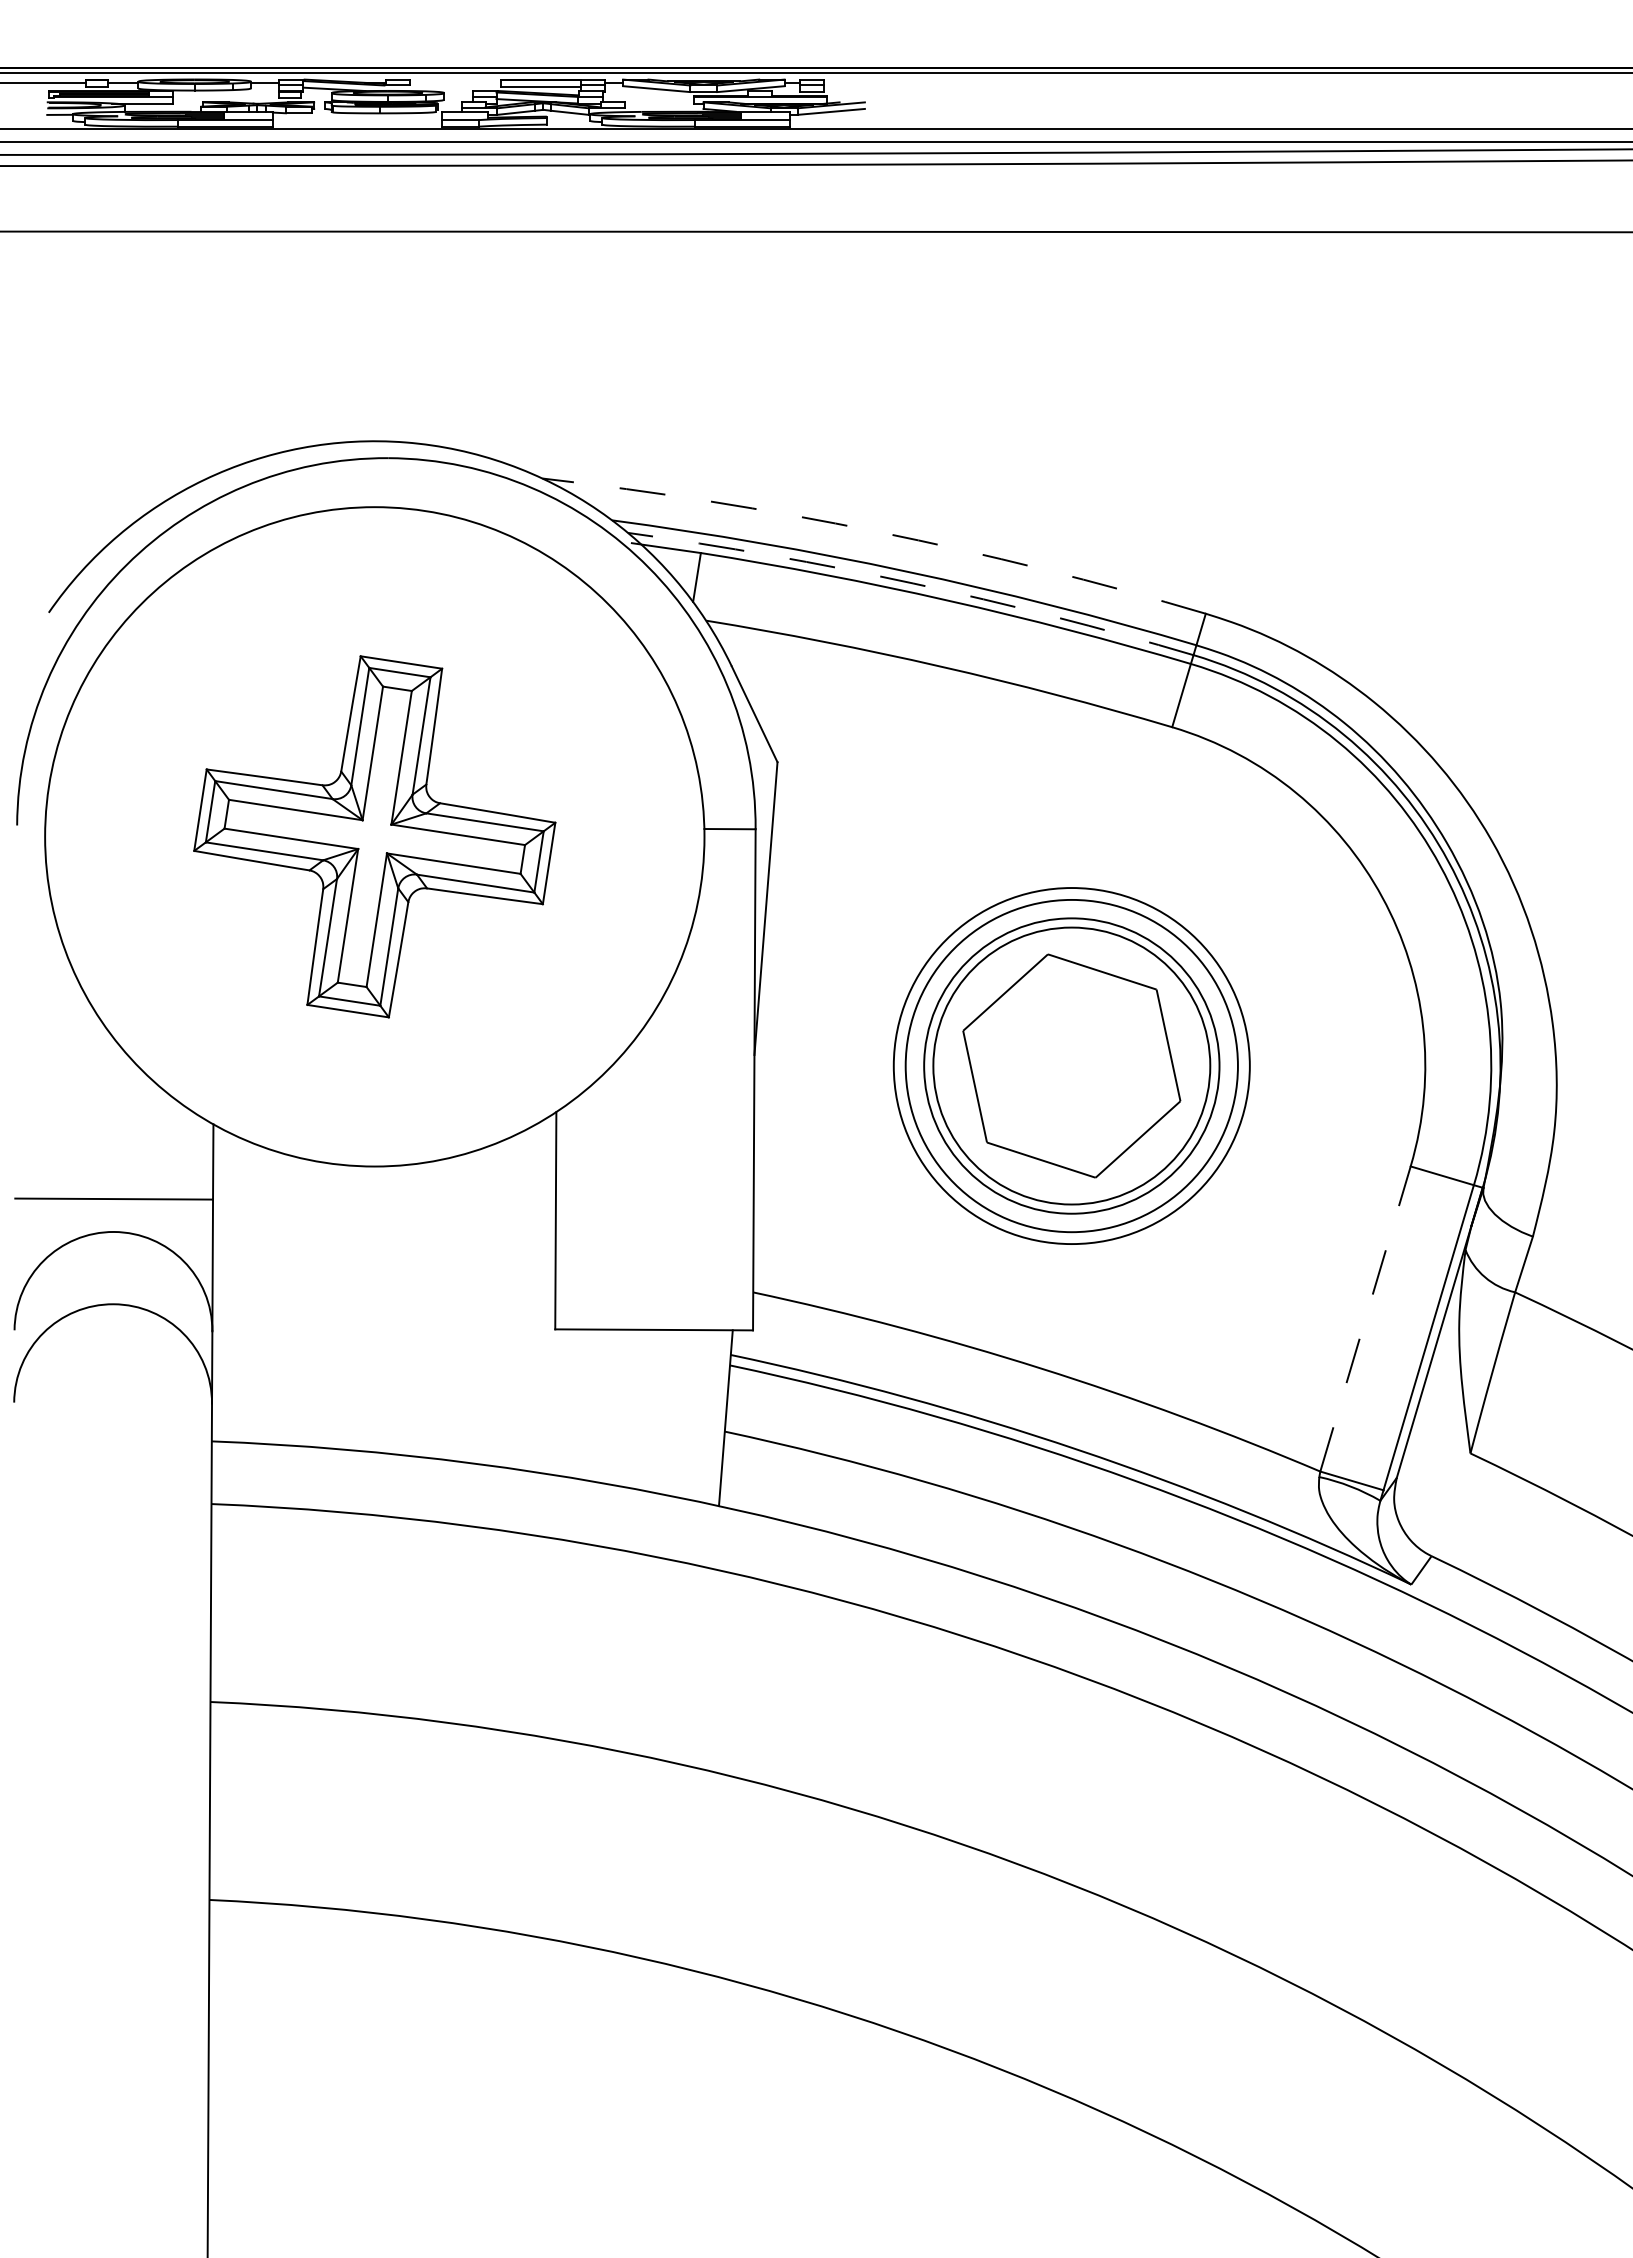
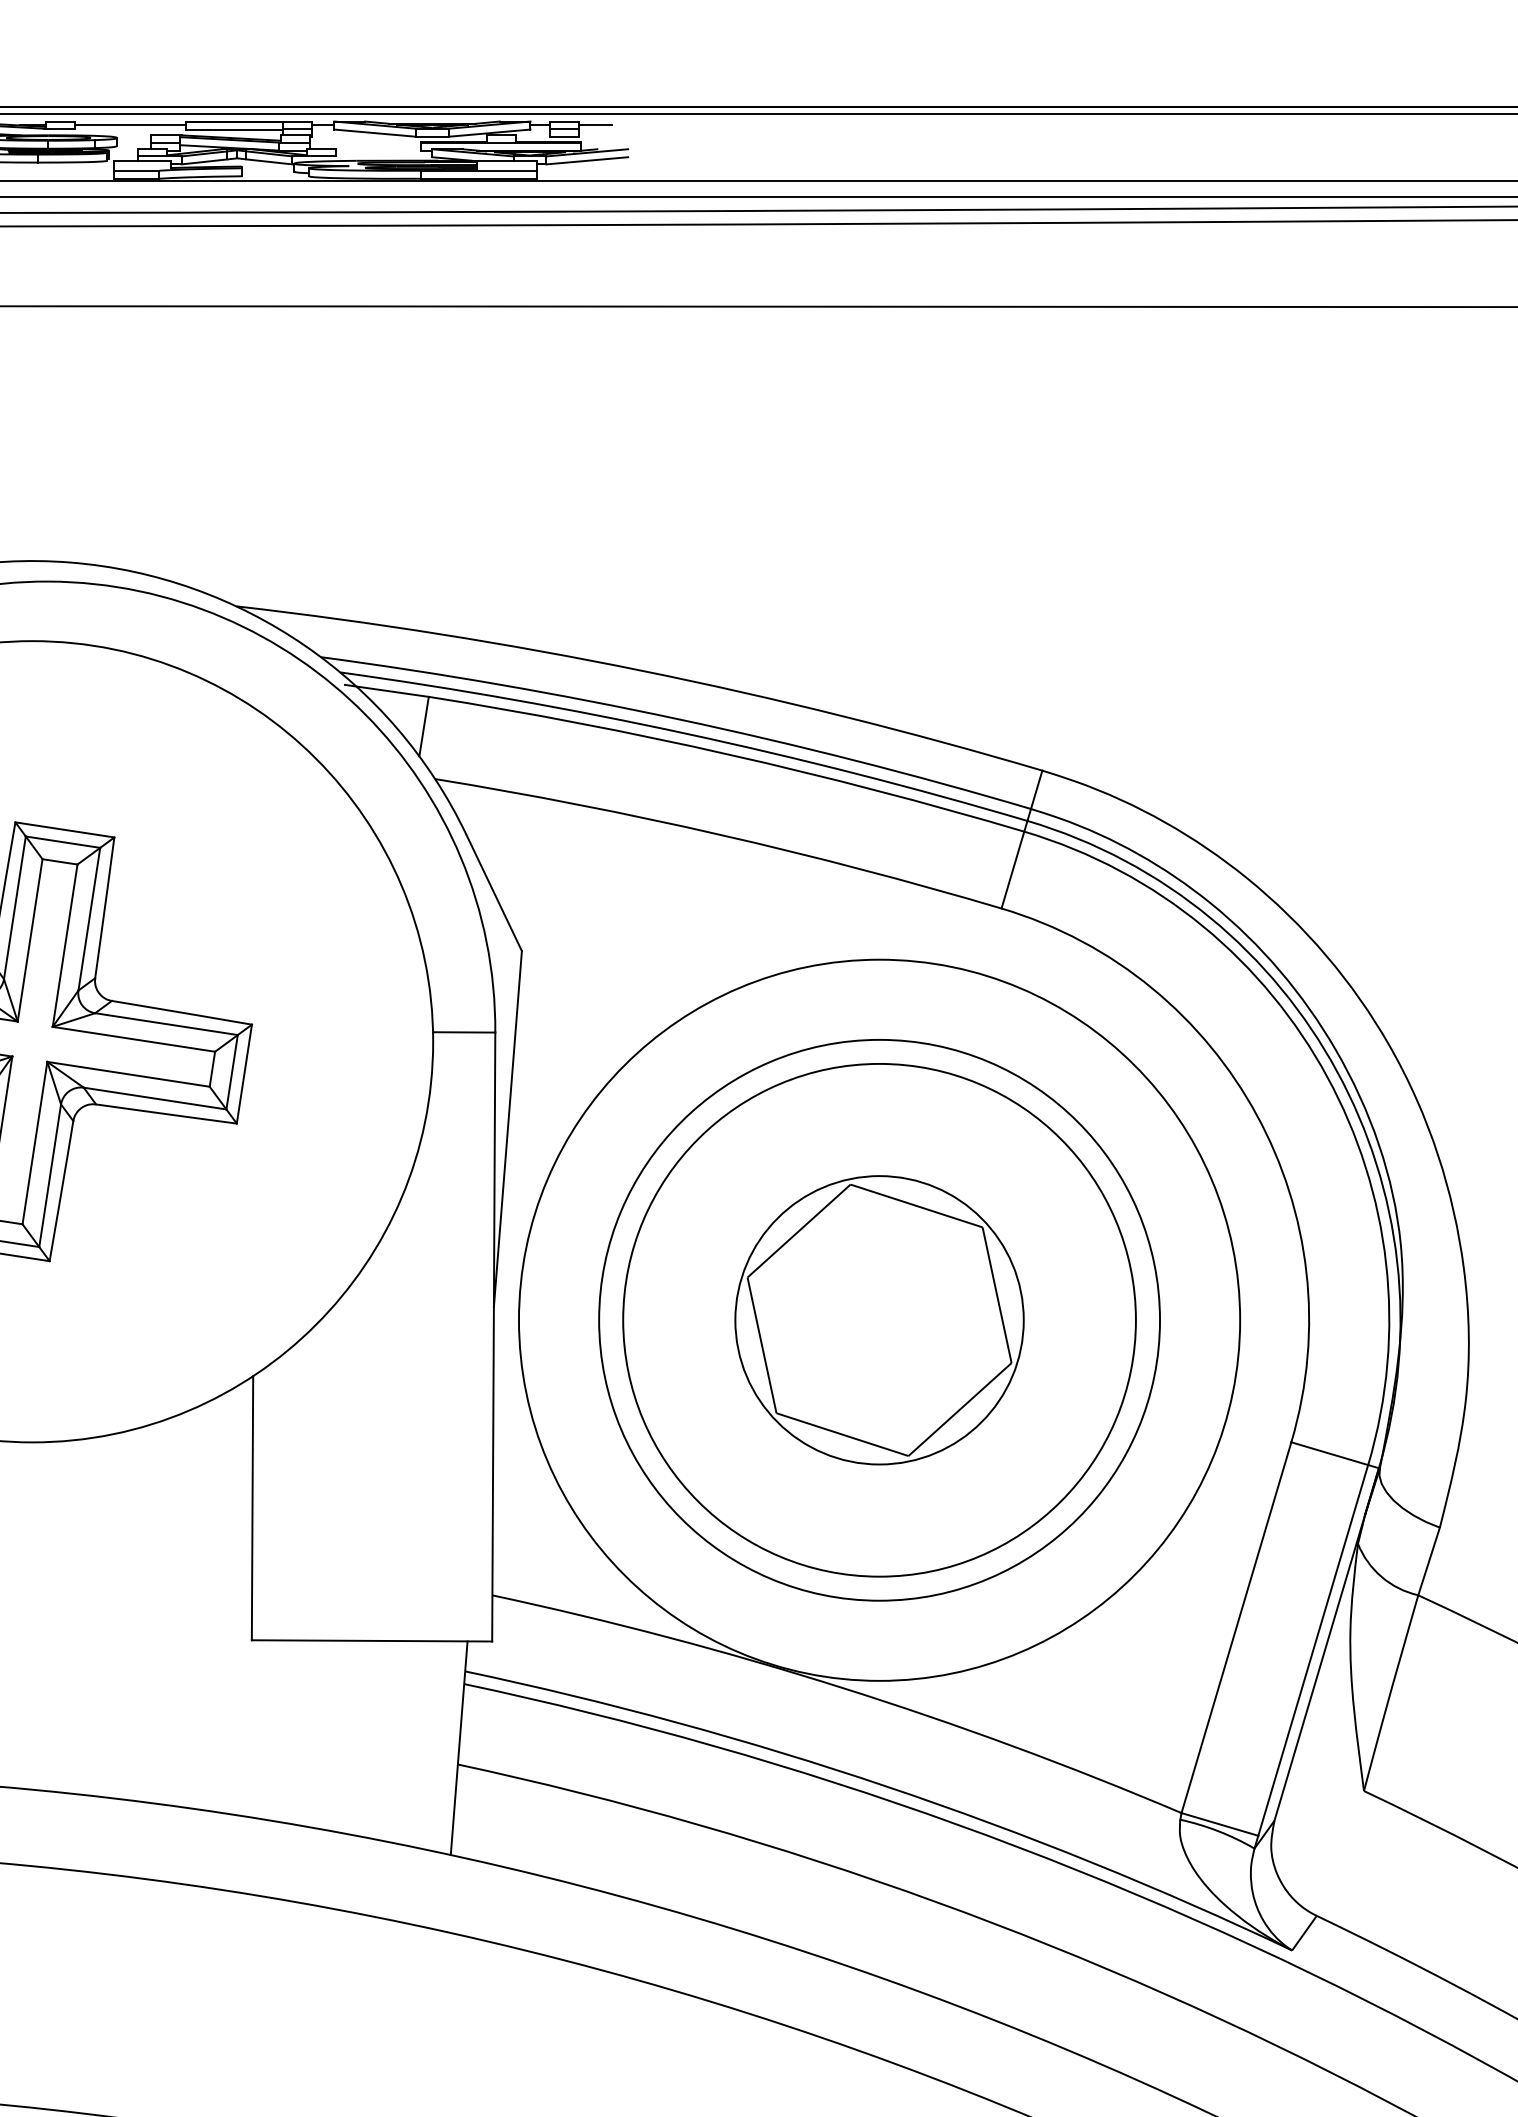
line: (454, 82) -> (129, 125), added
line: (837, 82) -> (594, 125), added
arc: (877, 531) -> (643, 670), dashed -> solid
arc: (913, 583) -> (687, 733), dashed -> solid
circle: (1071, 1065) -> (879, 1319), size x0.71
circle: (1071, 1065) -> (879, 1319), size x1.67
circle: (1071, 1065) -> (879, 1319), size x1.67
circle: (1071, 1066) -> (879, 1320), size x1.43
line: (1365, 1318) -> (1236, 1627), dashed -> solid

